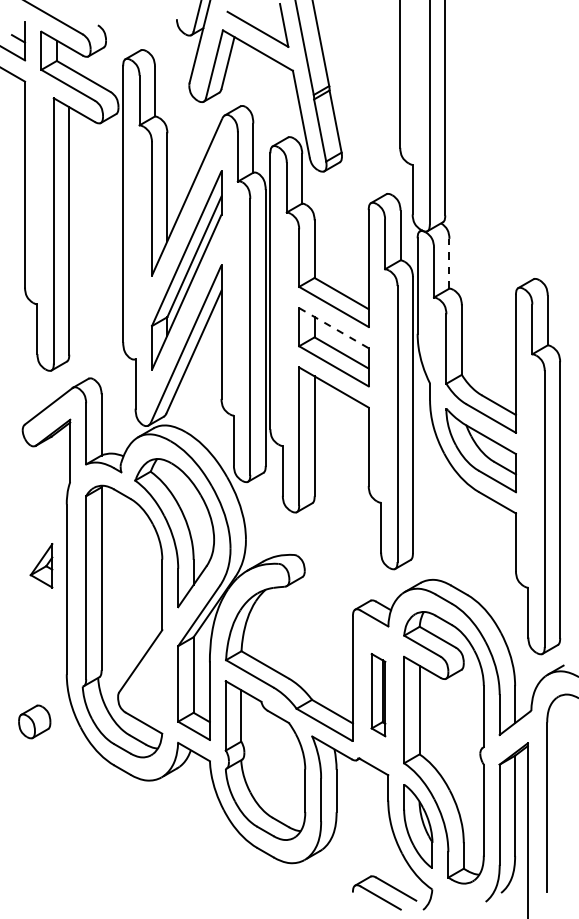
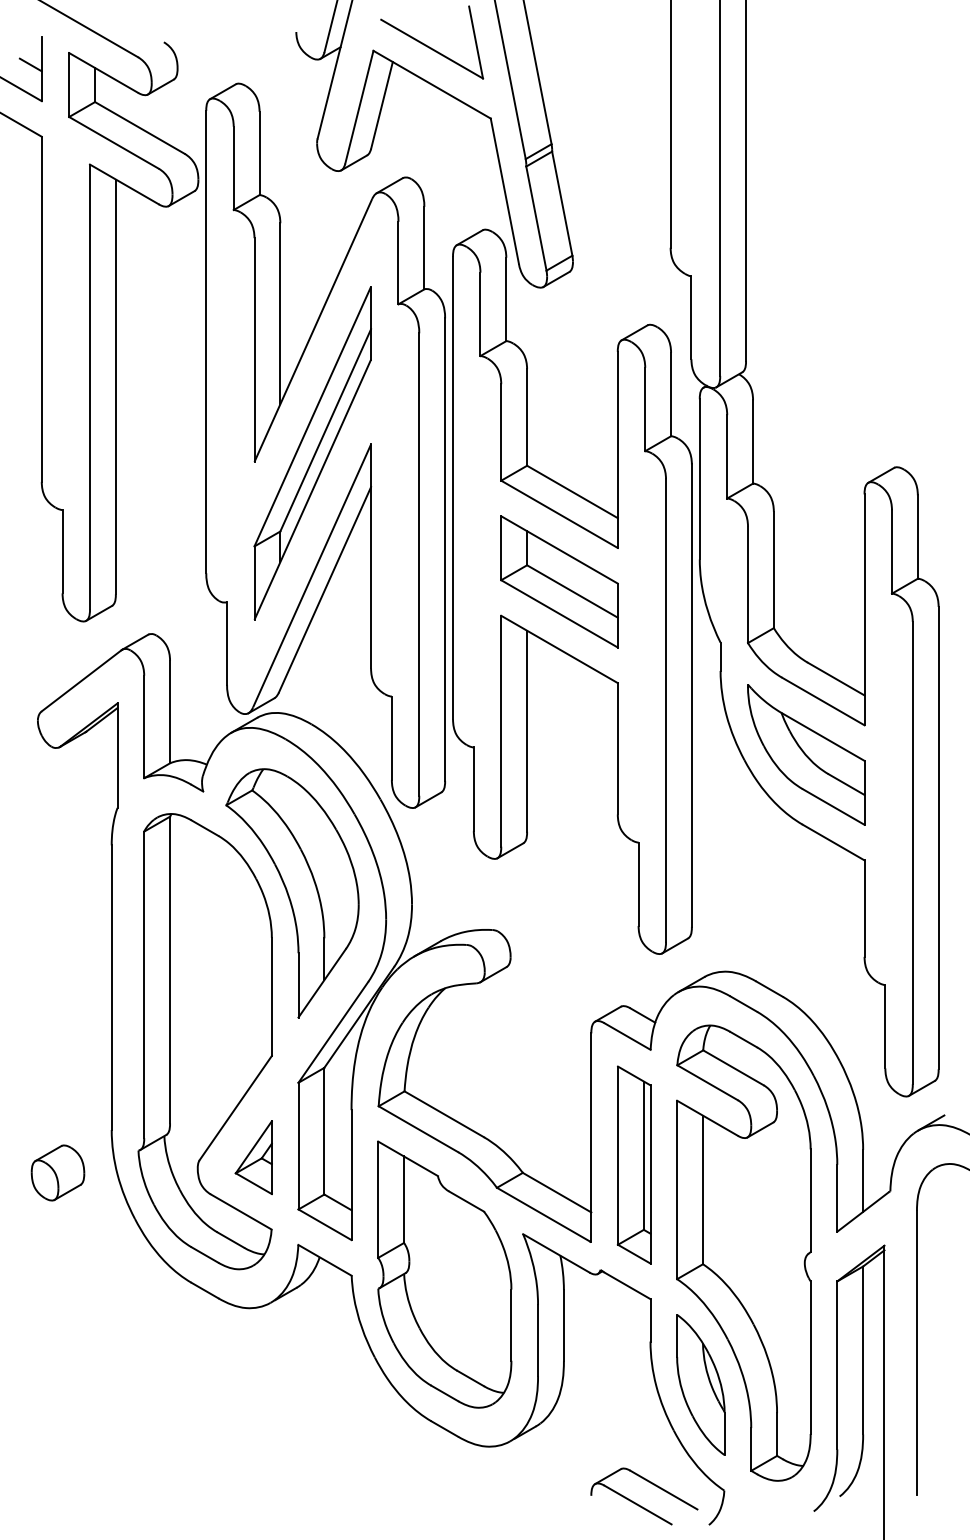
line: (449, 263) -> (753, 441), dashed -> solid
line: (334, 328) -> (560, 550), dashed -> solid
part: (41, 565) -> (253, 1157), moved
part: (378, 694) -> (634, 1163), size x1.43
part: (34, 721) -> (57, 1172), moved

